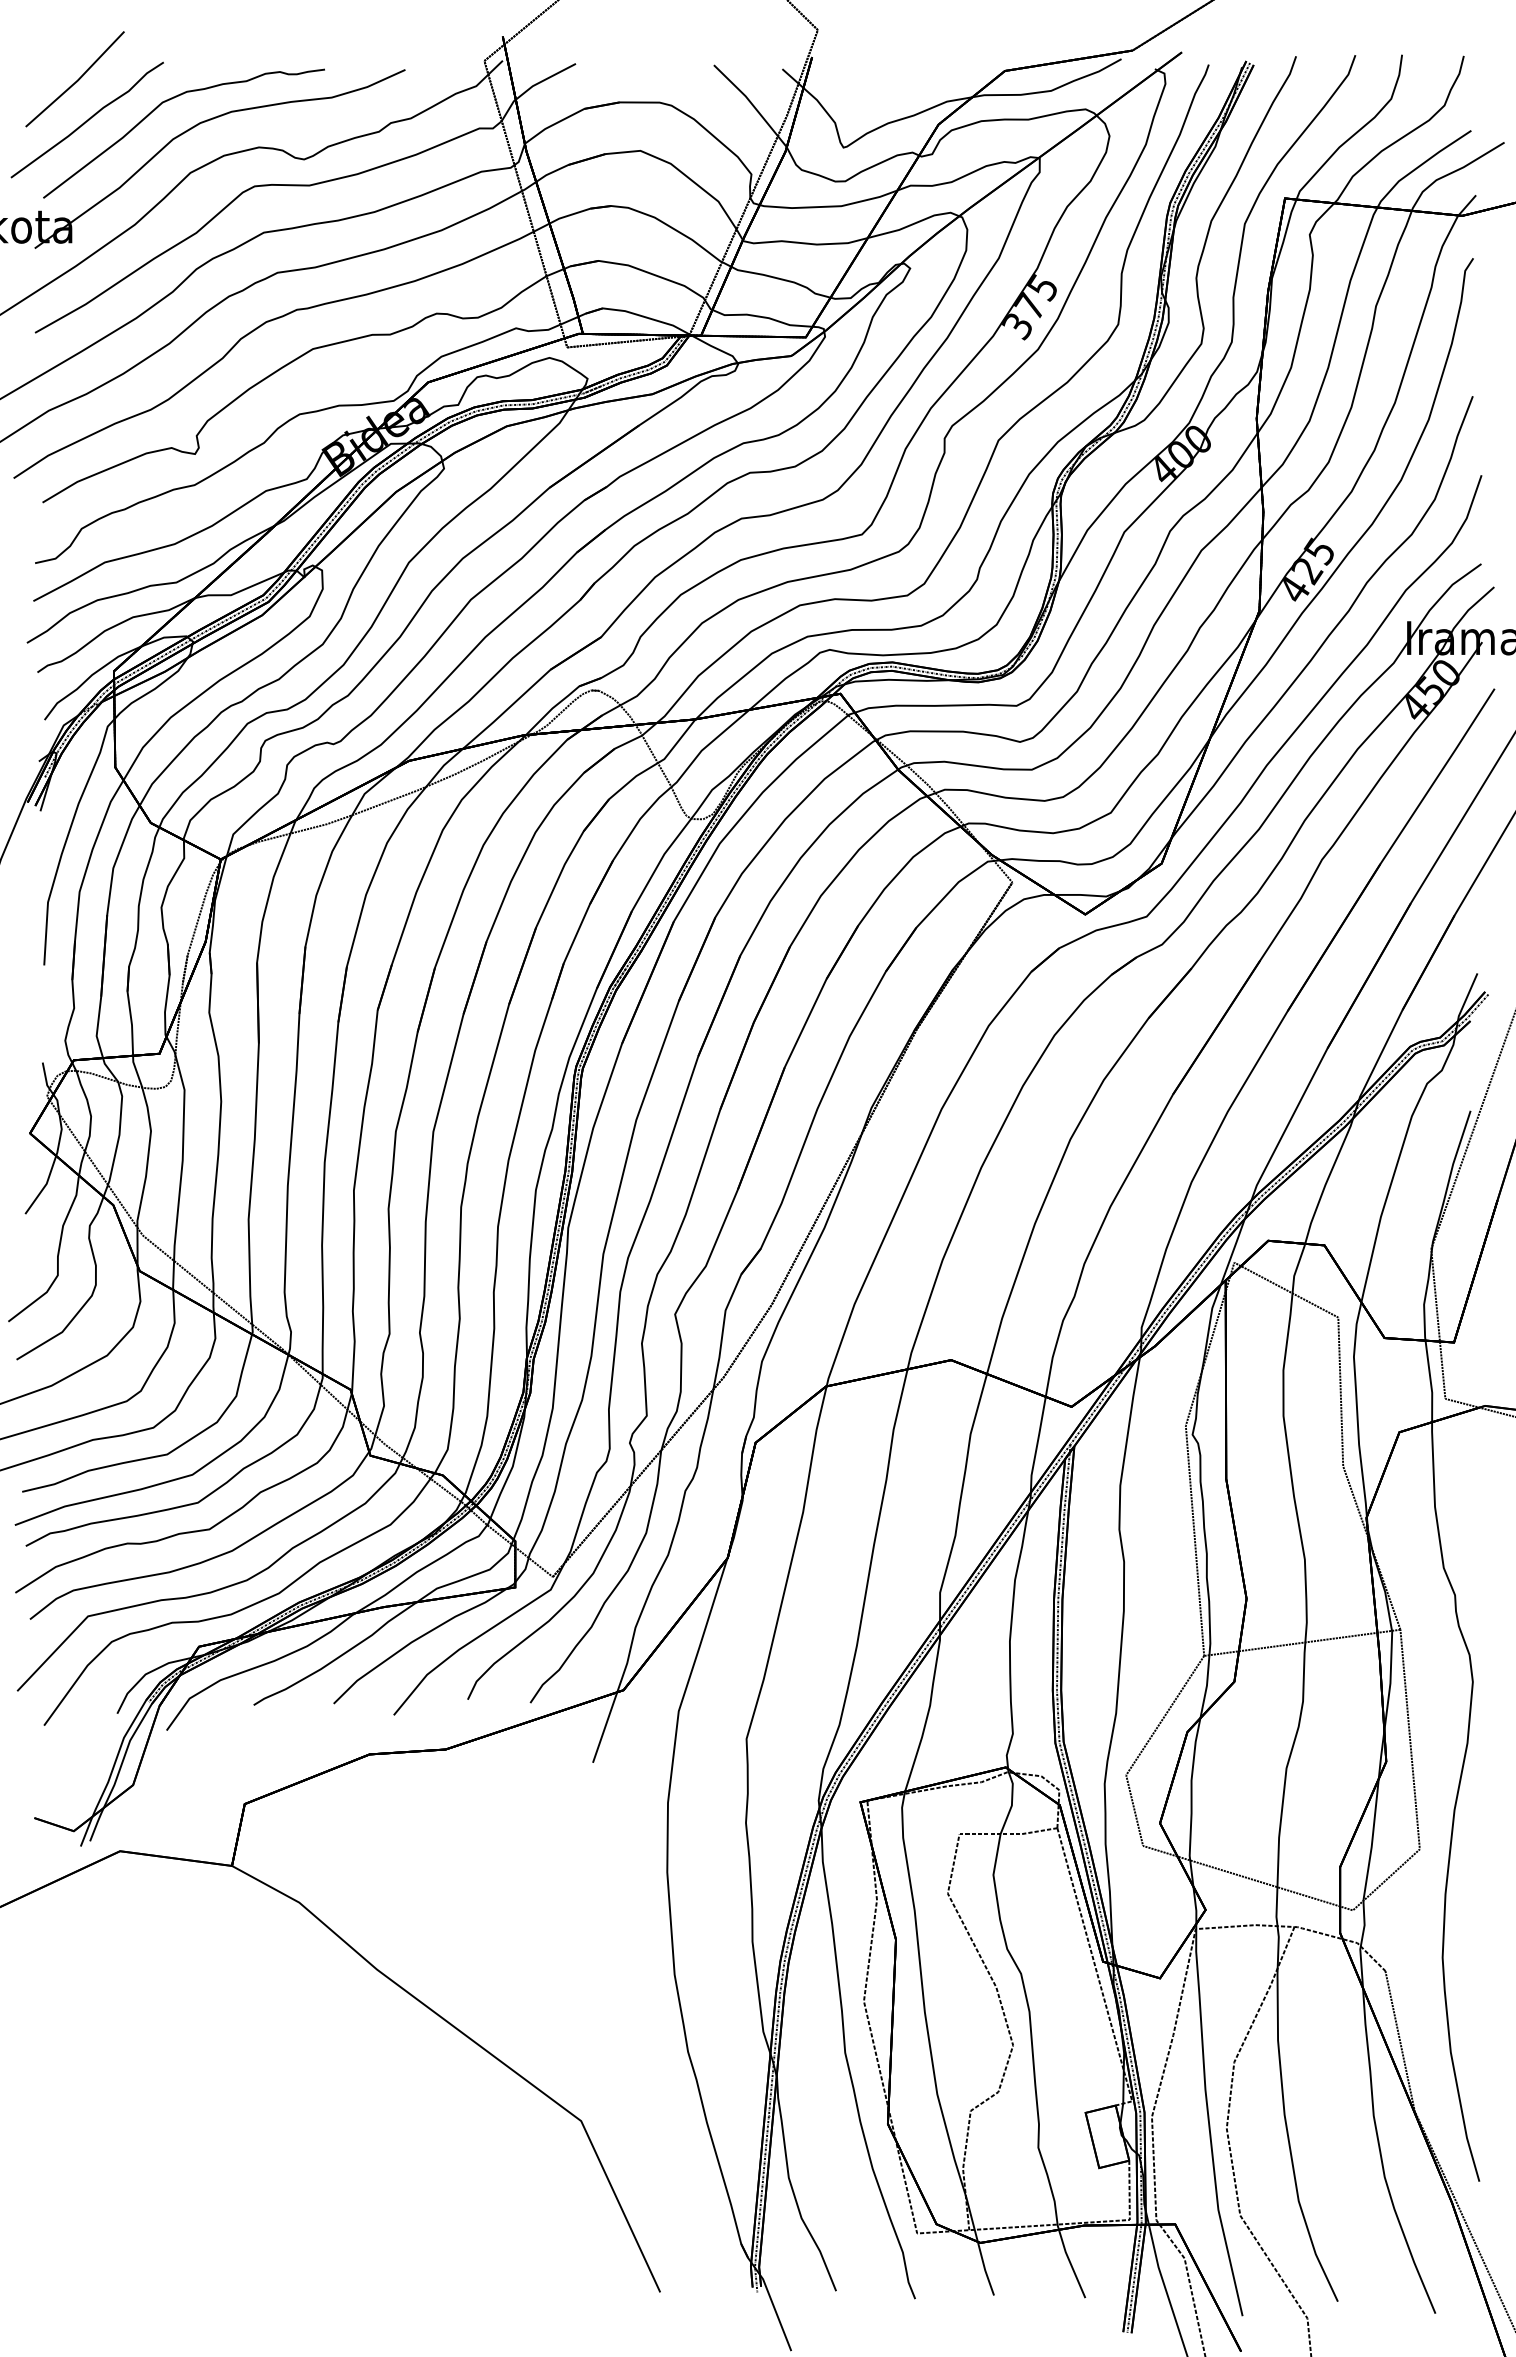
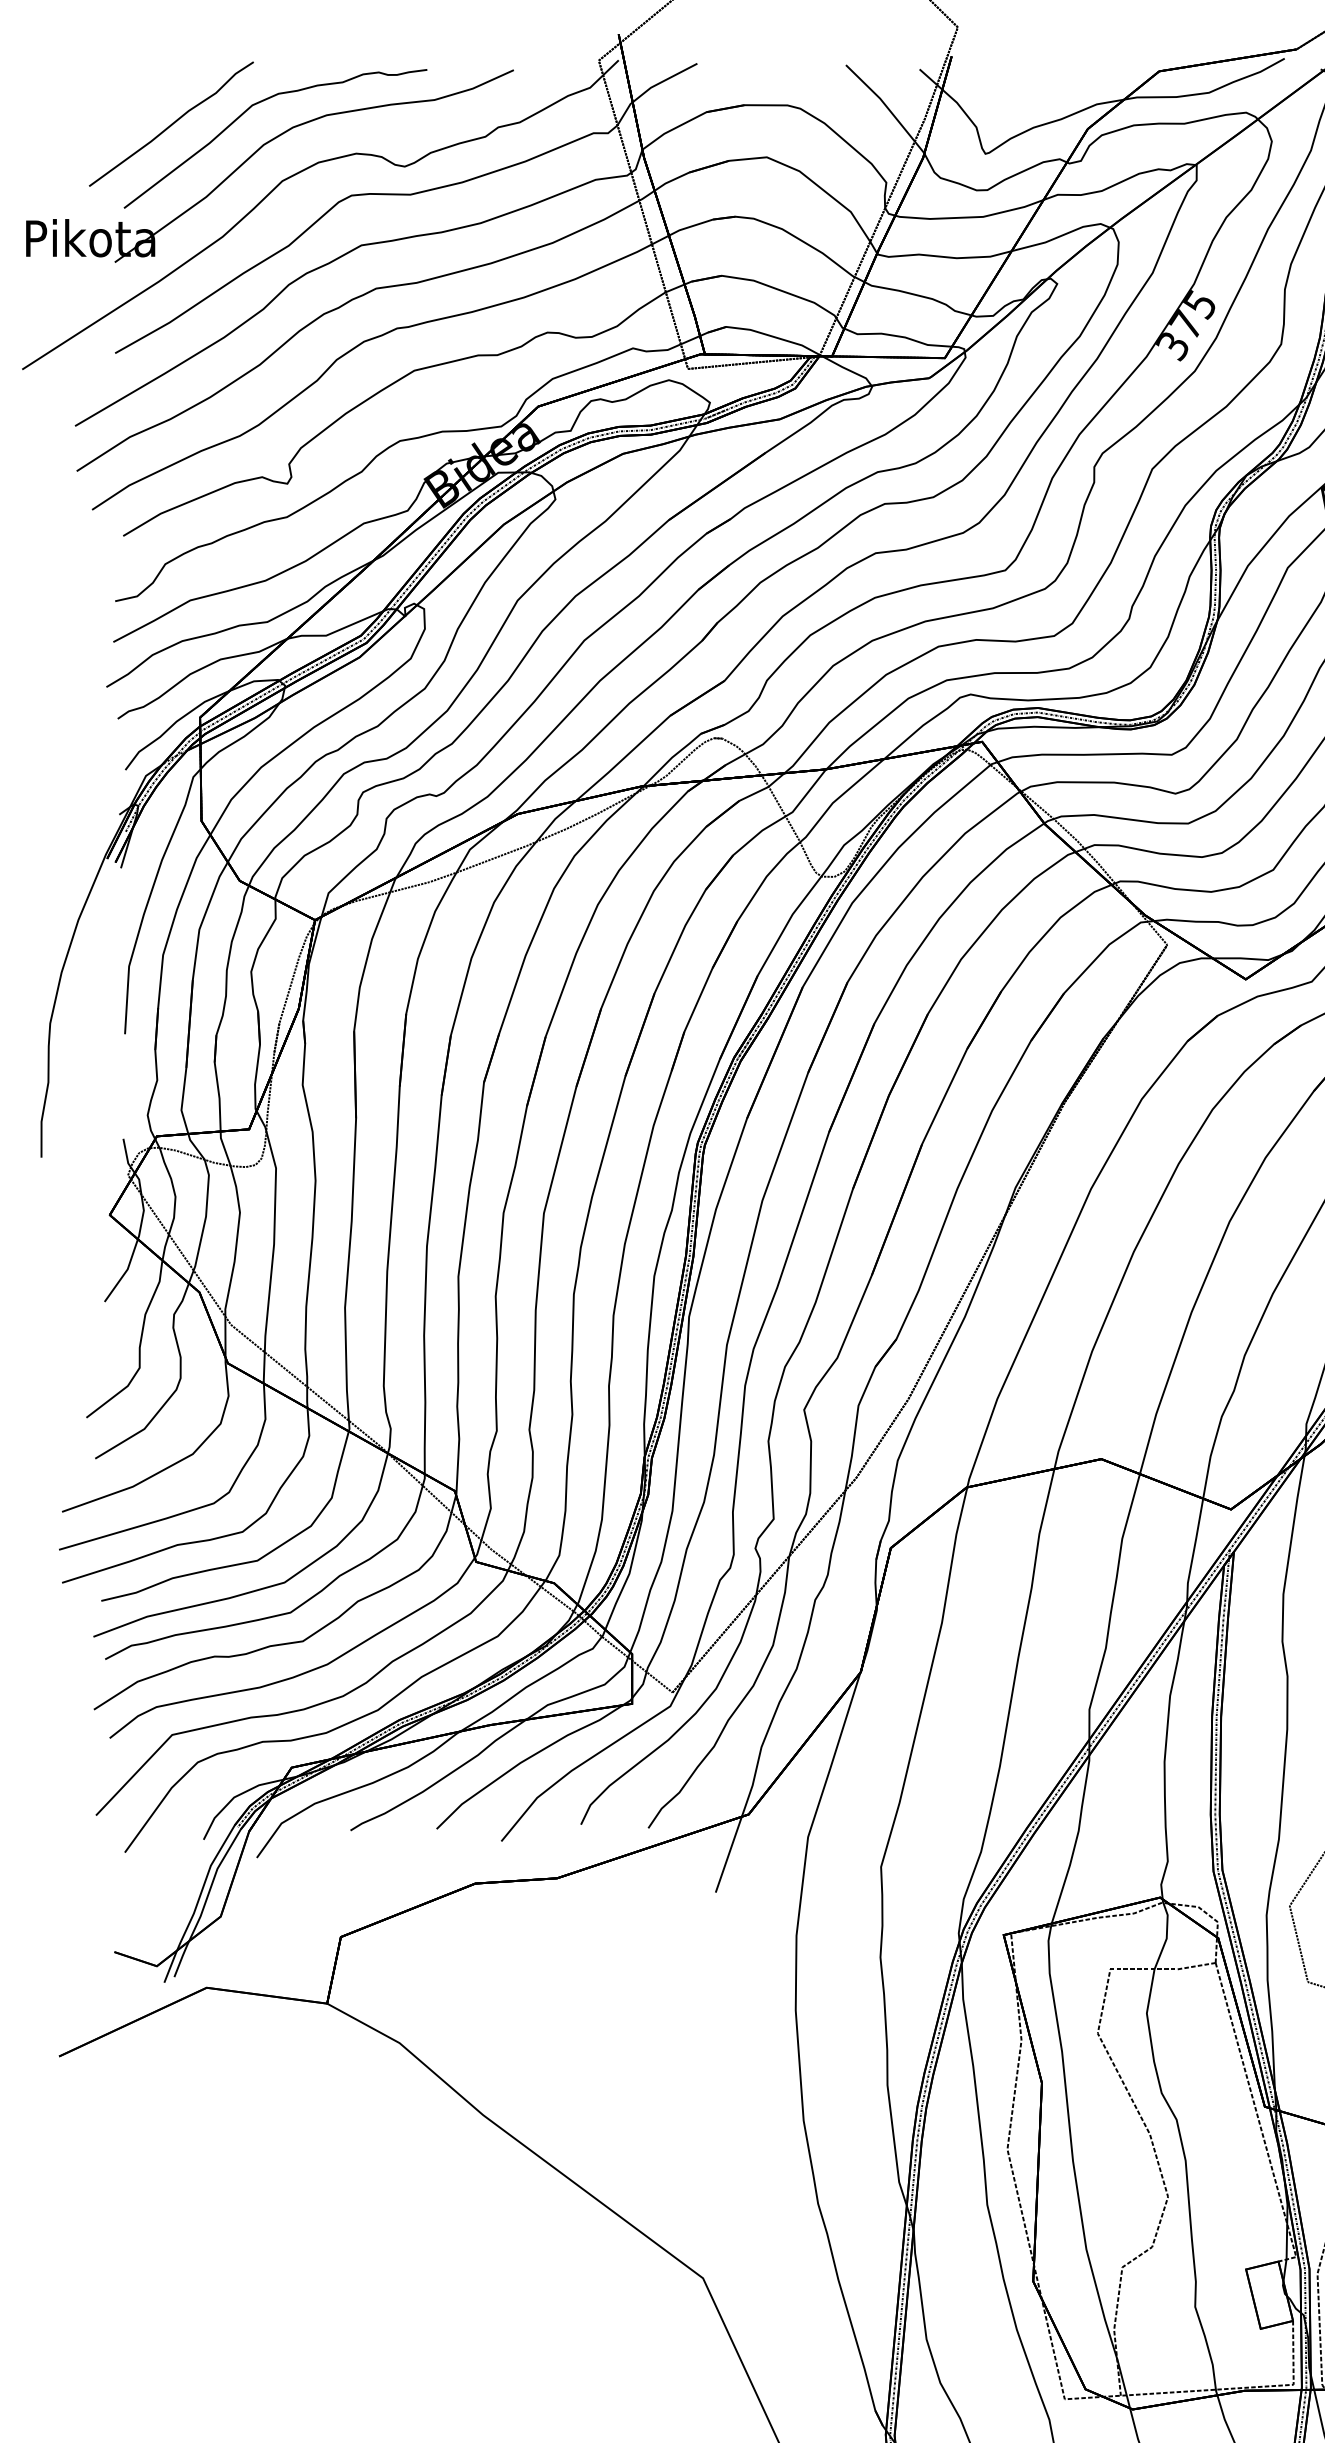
line: (76, 80) -> (159, 81), removed

